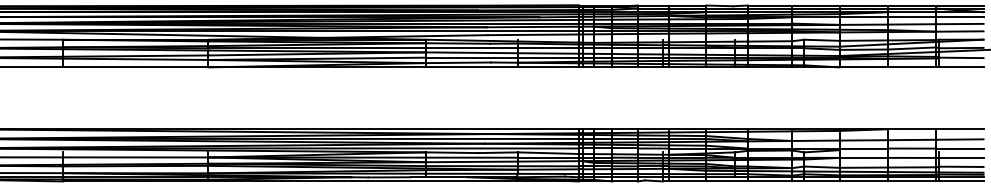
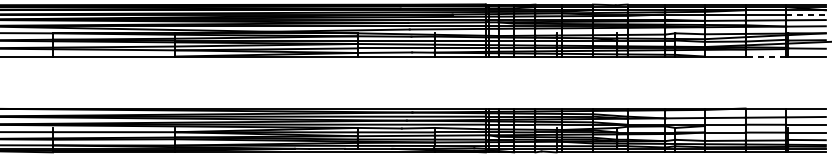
line: (959, 17) -> (805, 14), solid -> dashed
line: (911, 67) -> (765, 56), solid -> dashed

